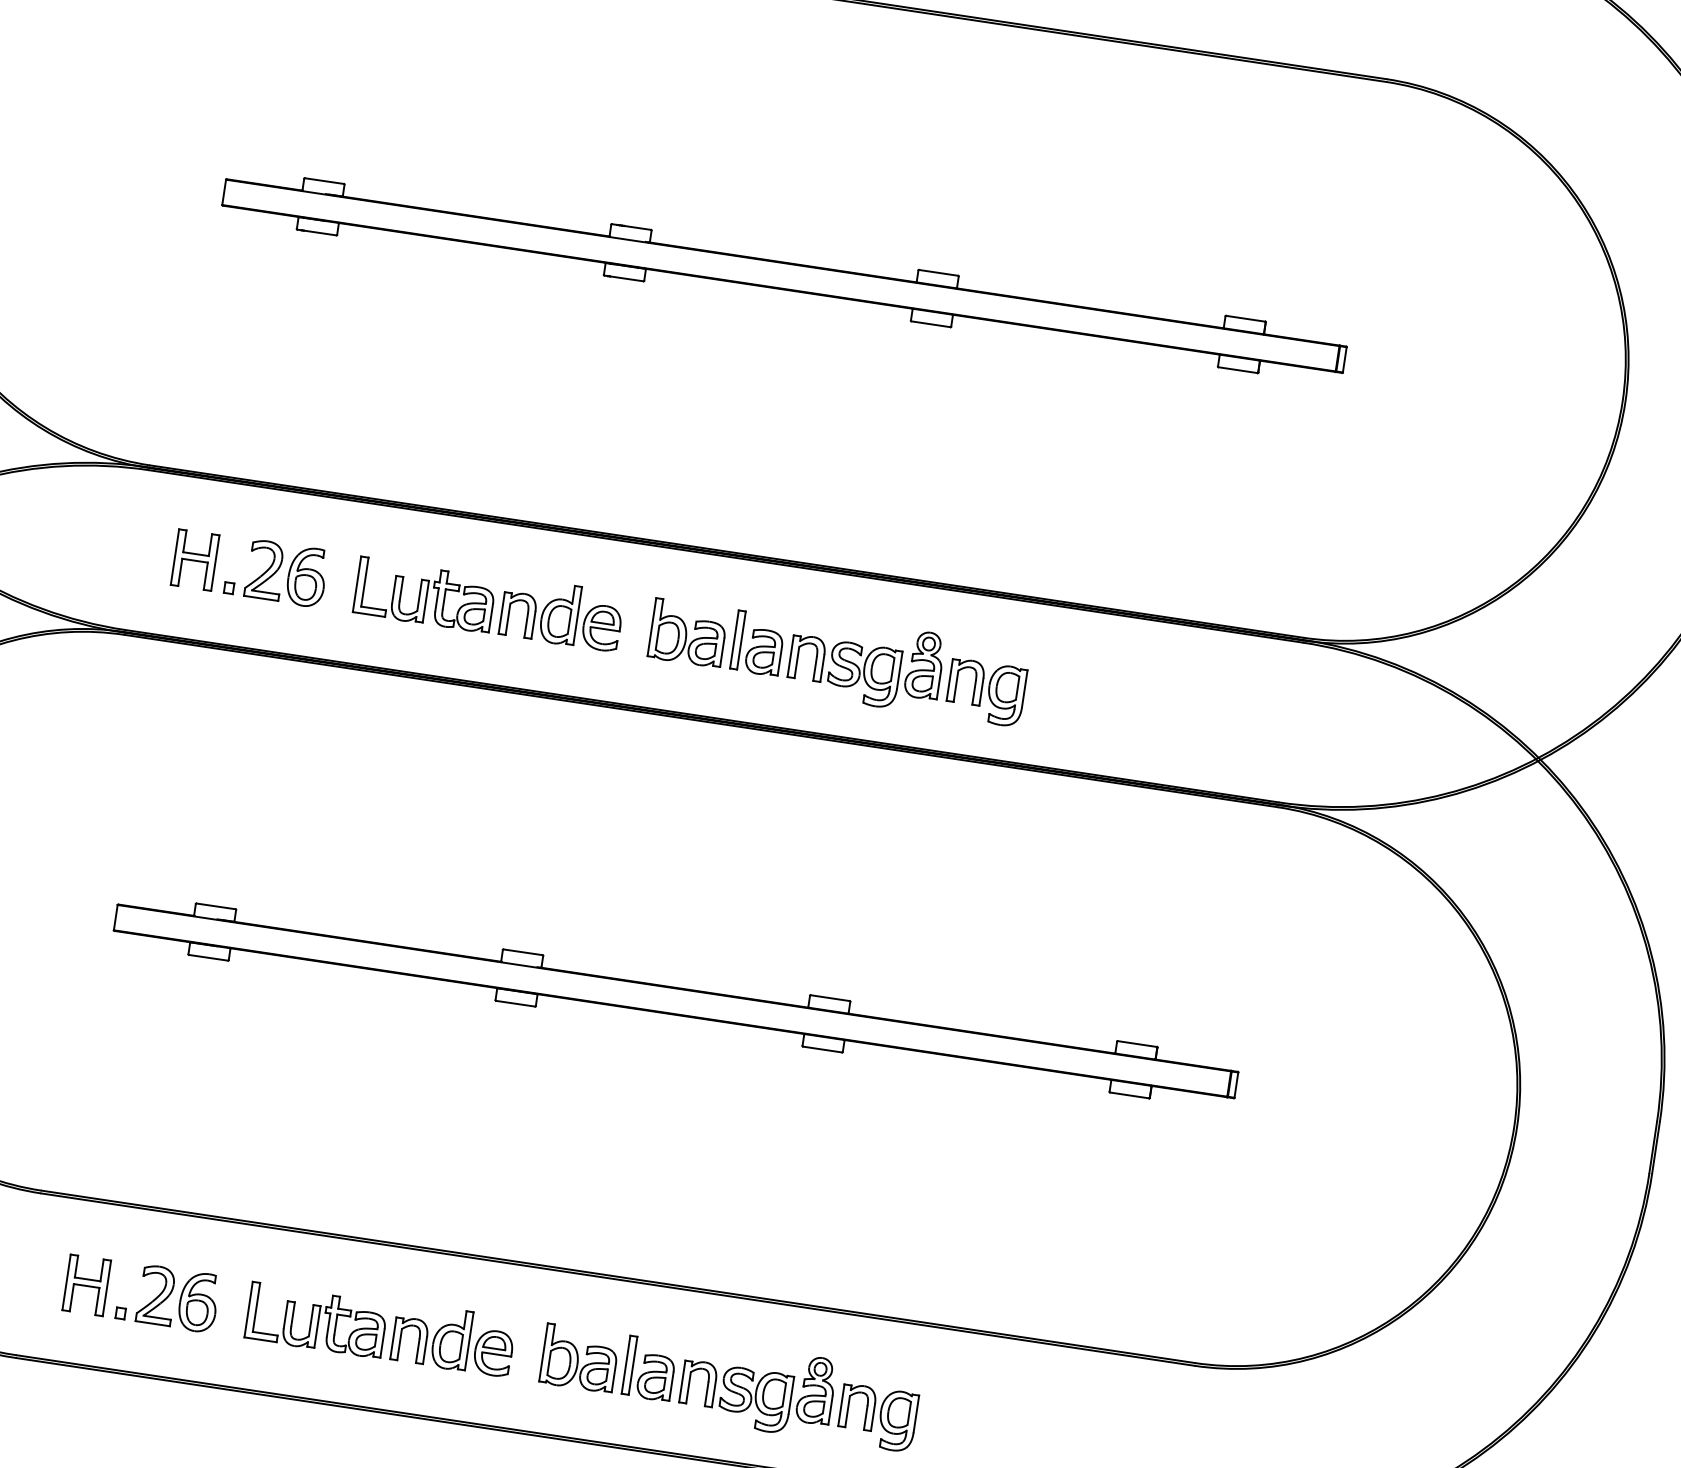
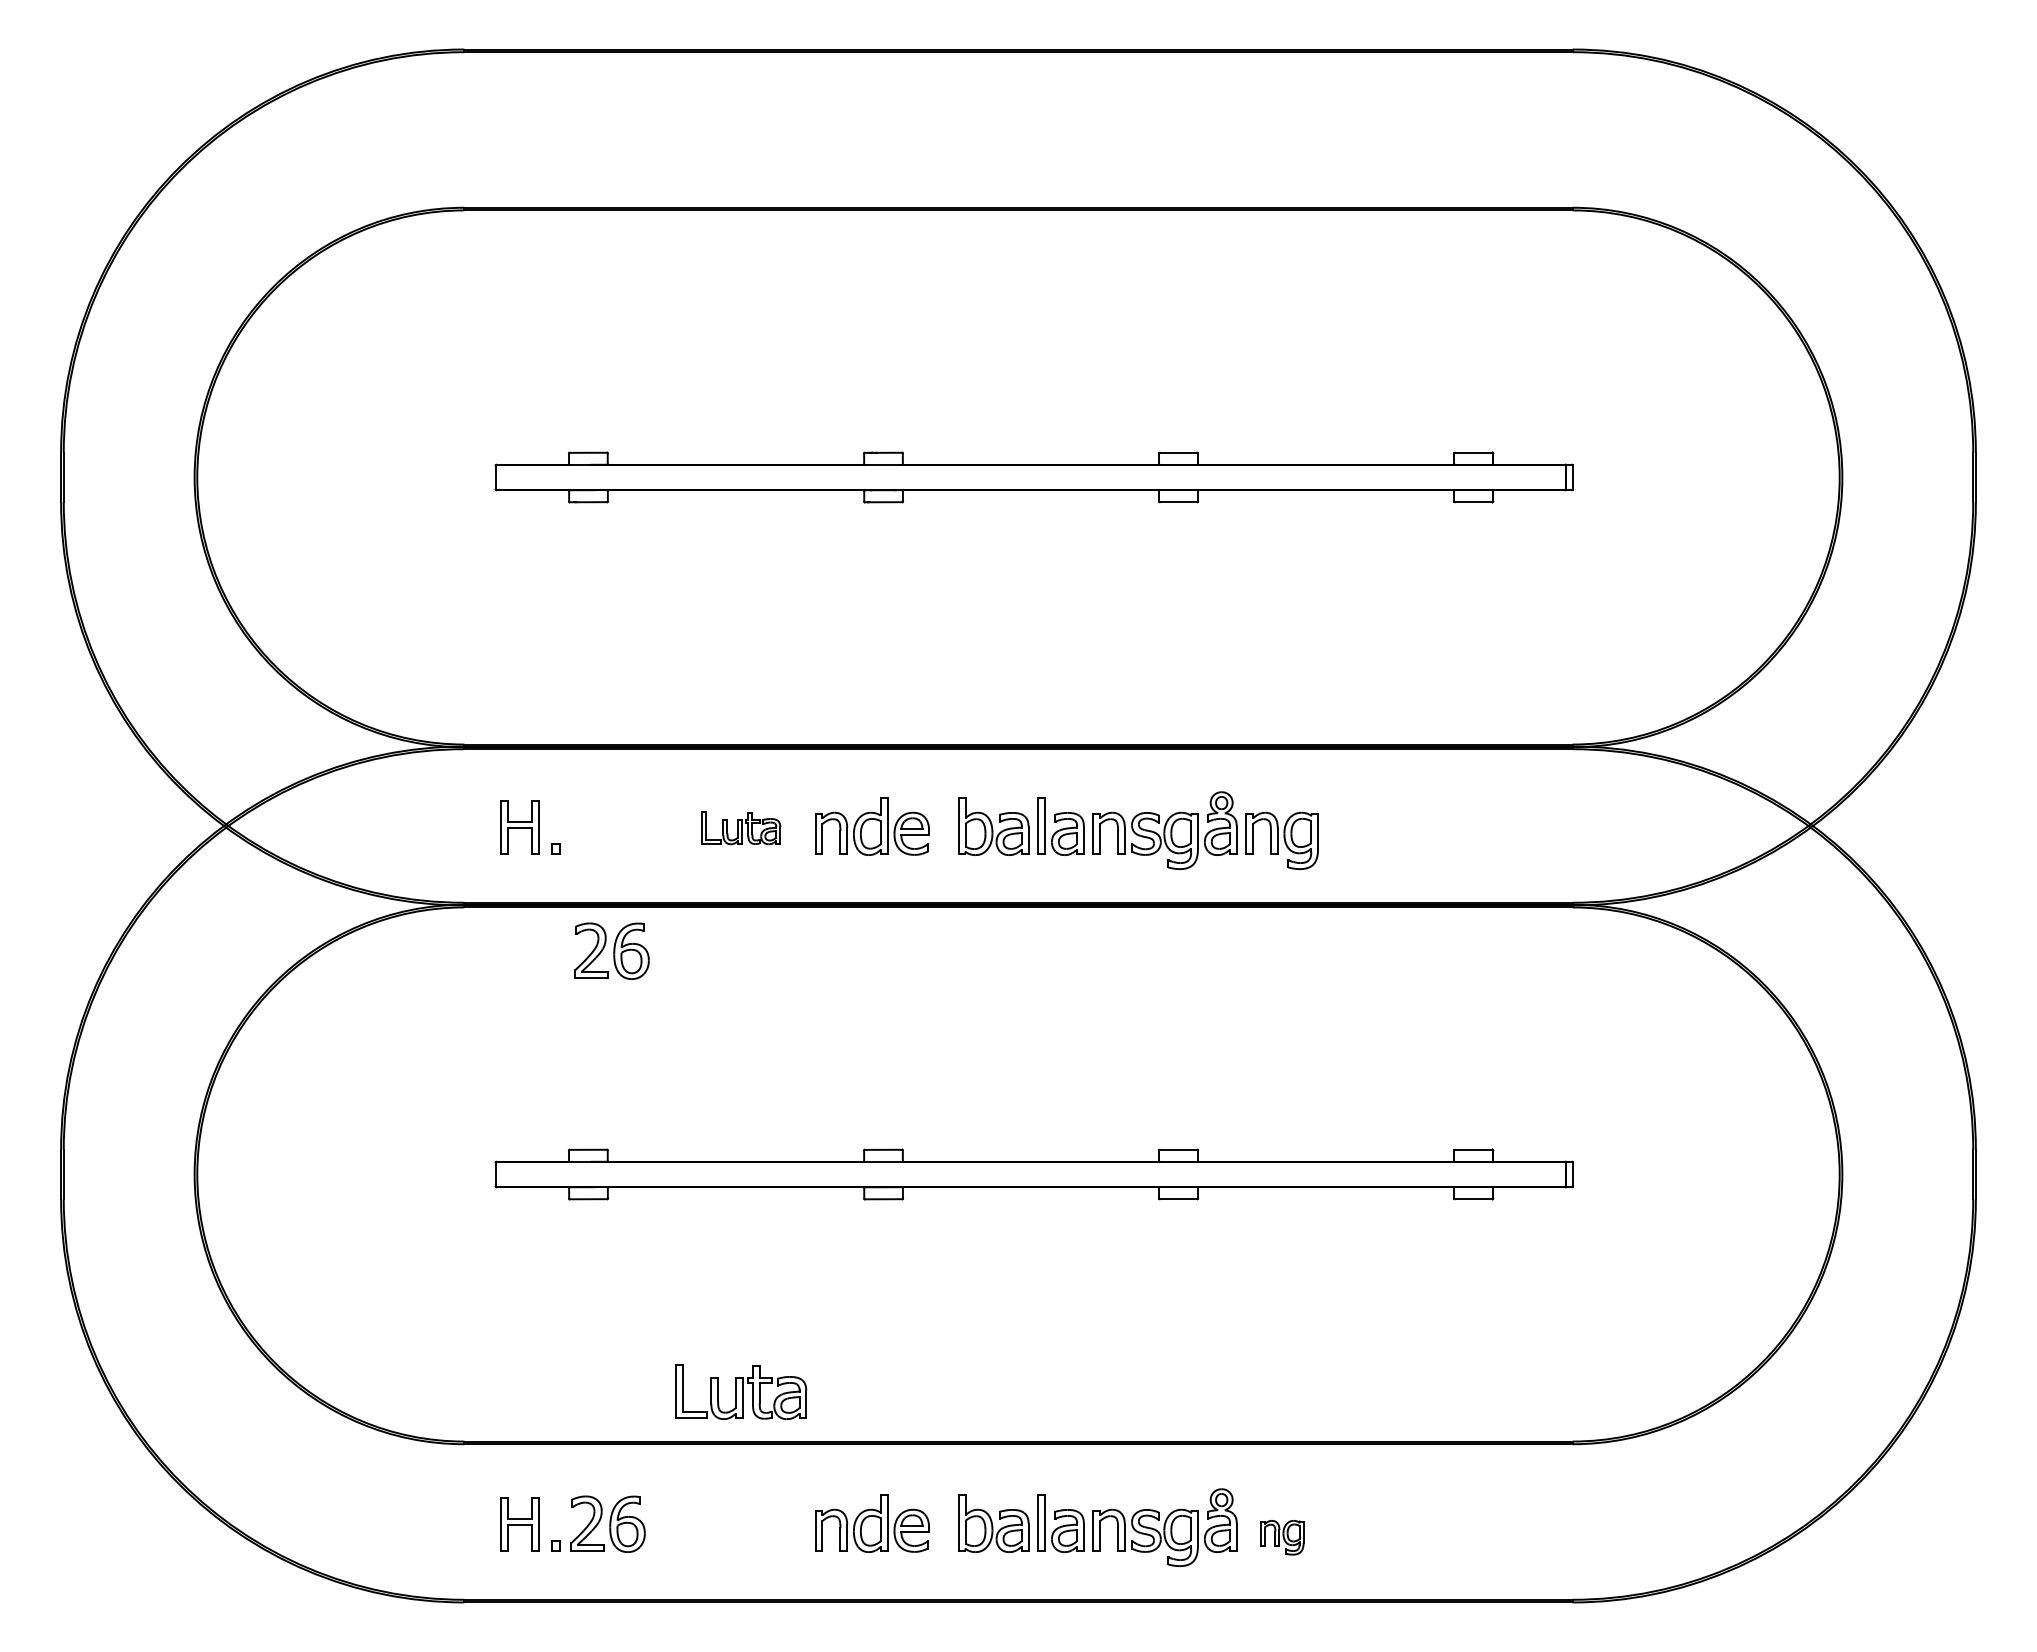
part: (286, 572) -> (611, 950), moved
part: (425, 594) -> (741, 827), size x0.6
part: (317, 1320) -> (741, 1391), moved
part: (877, 1417) -> (1281, 1537), size x0.6

